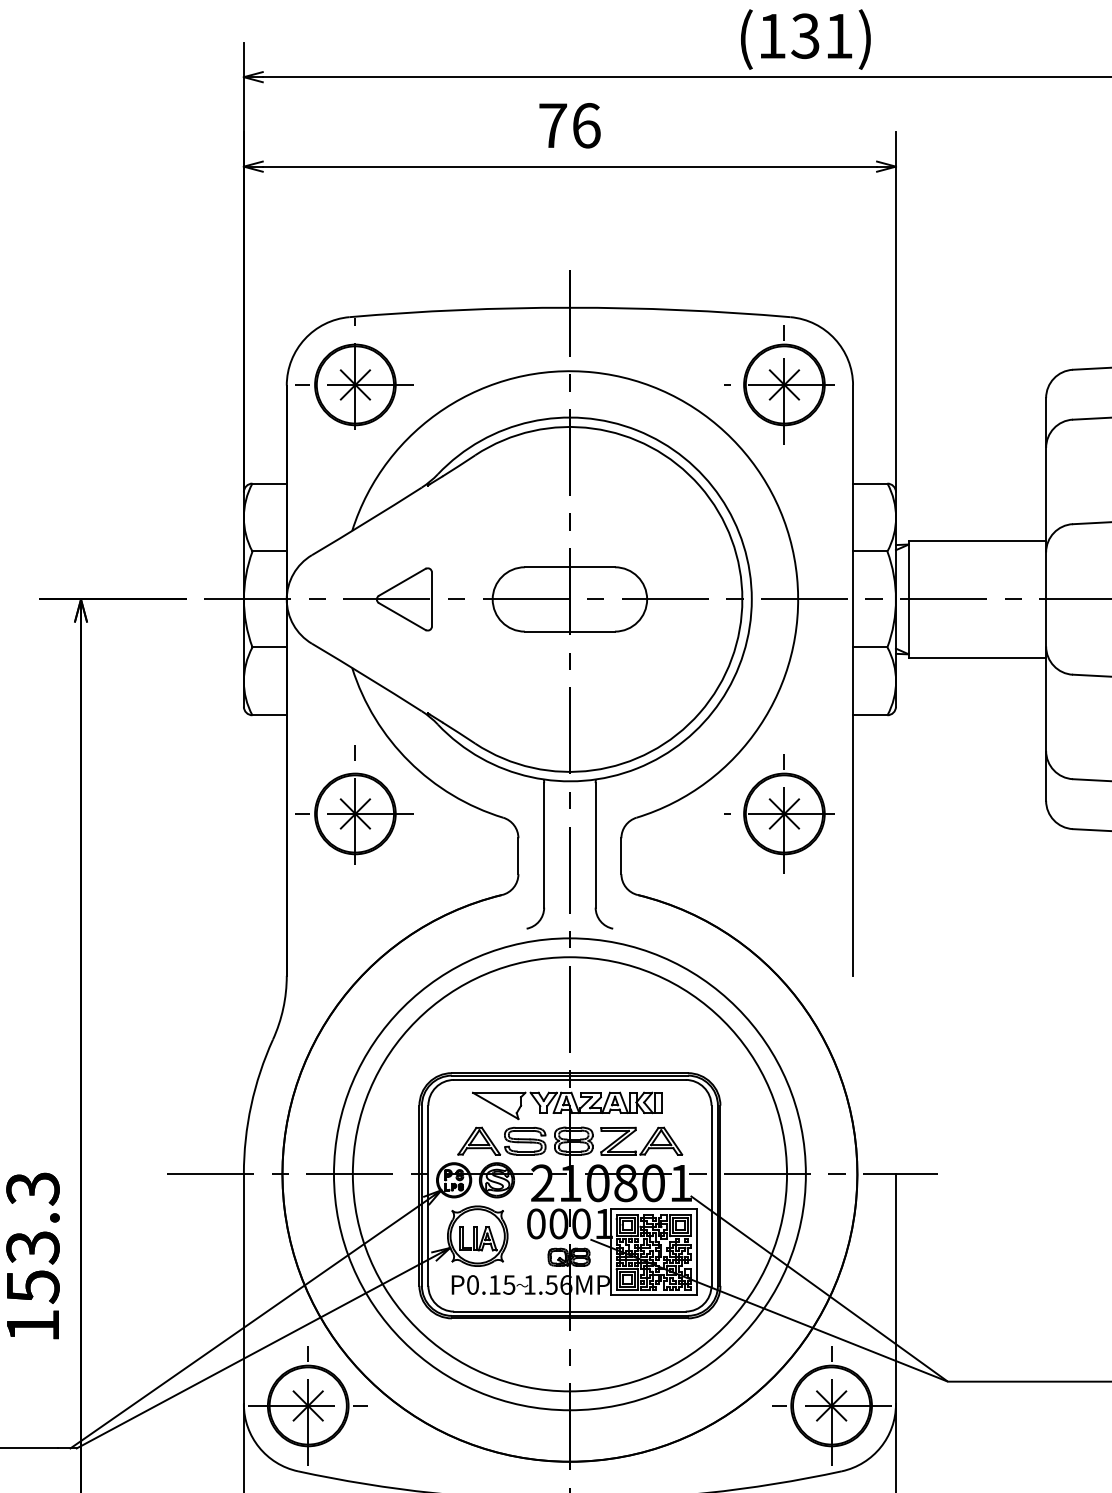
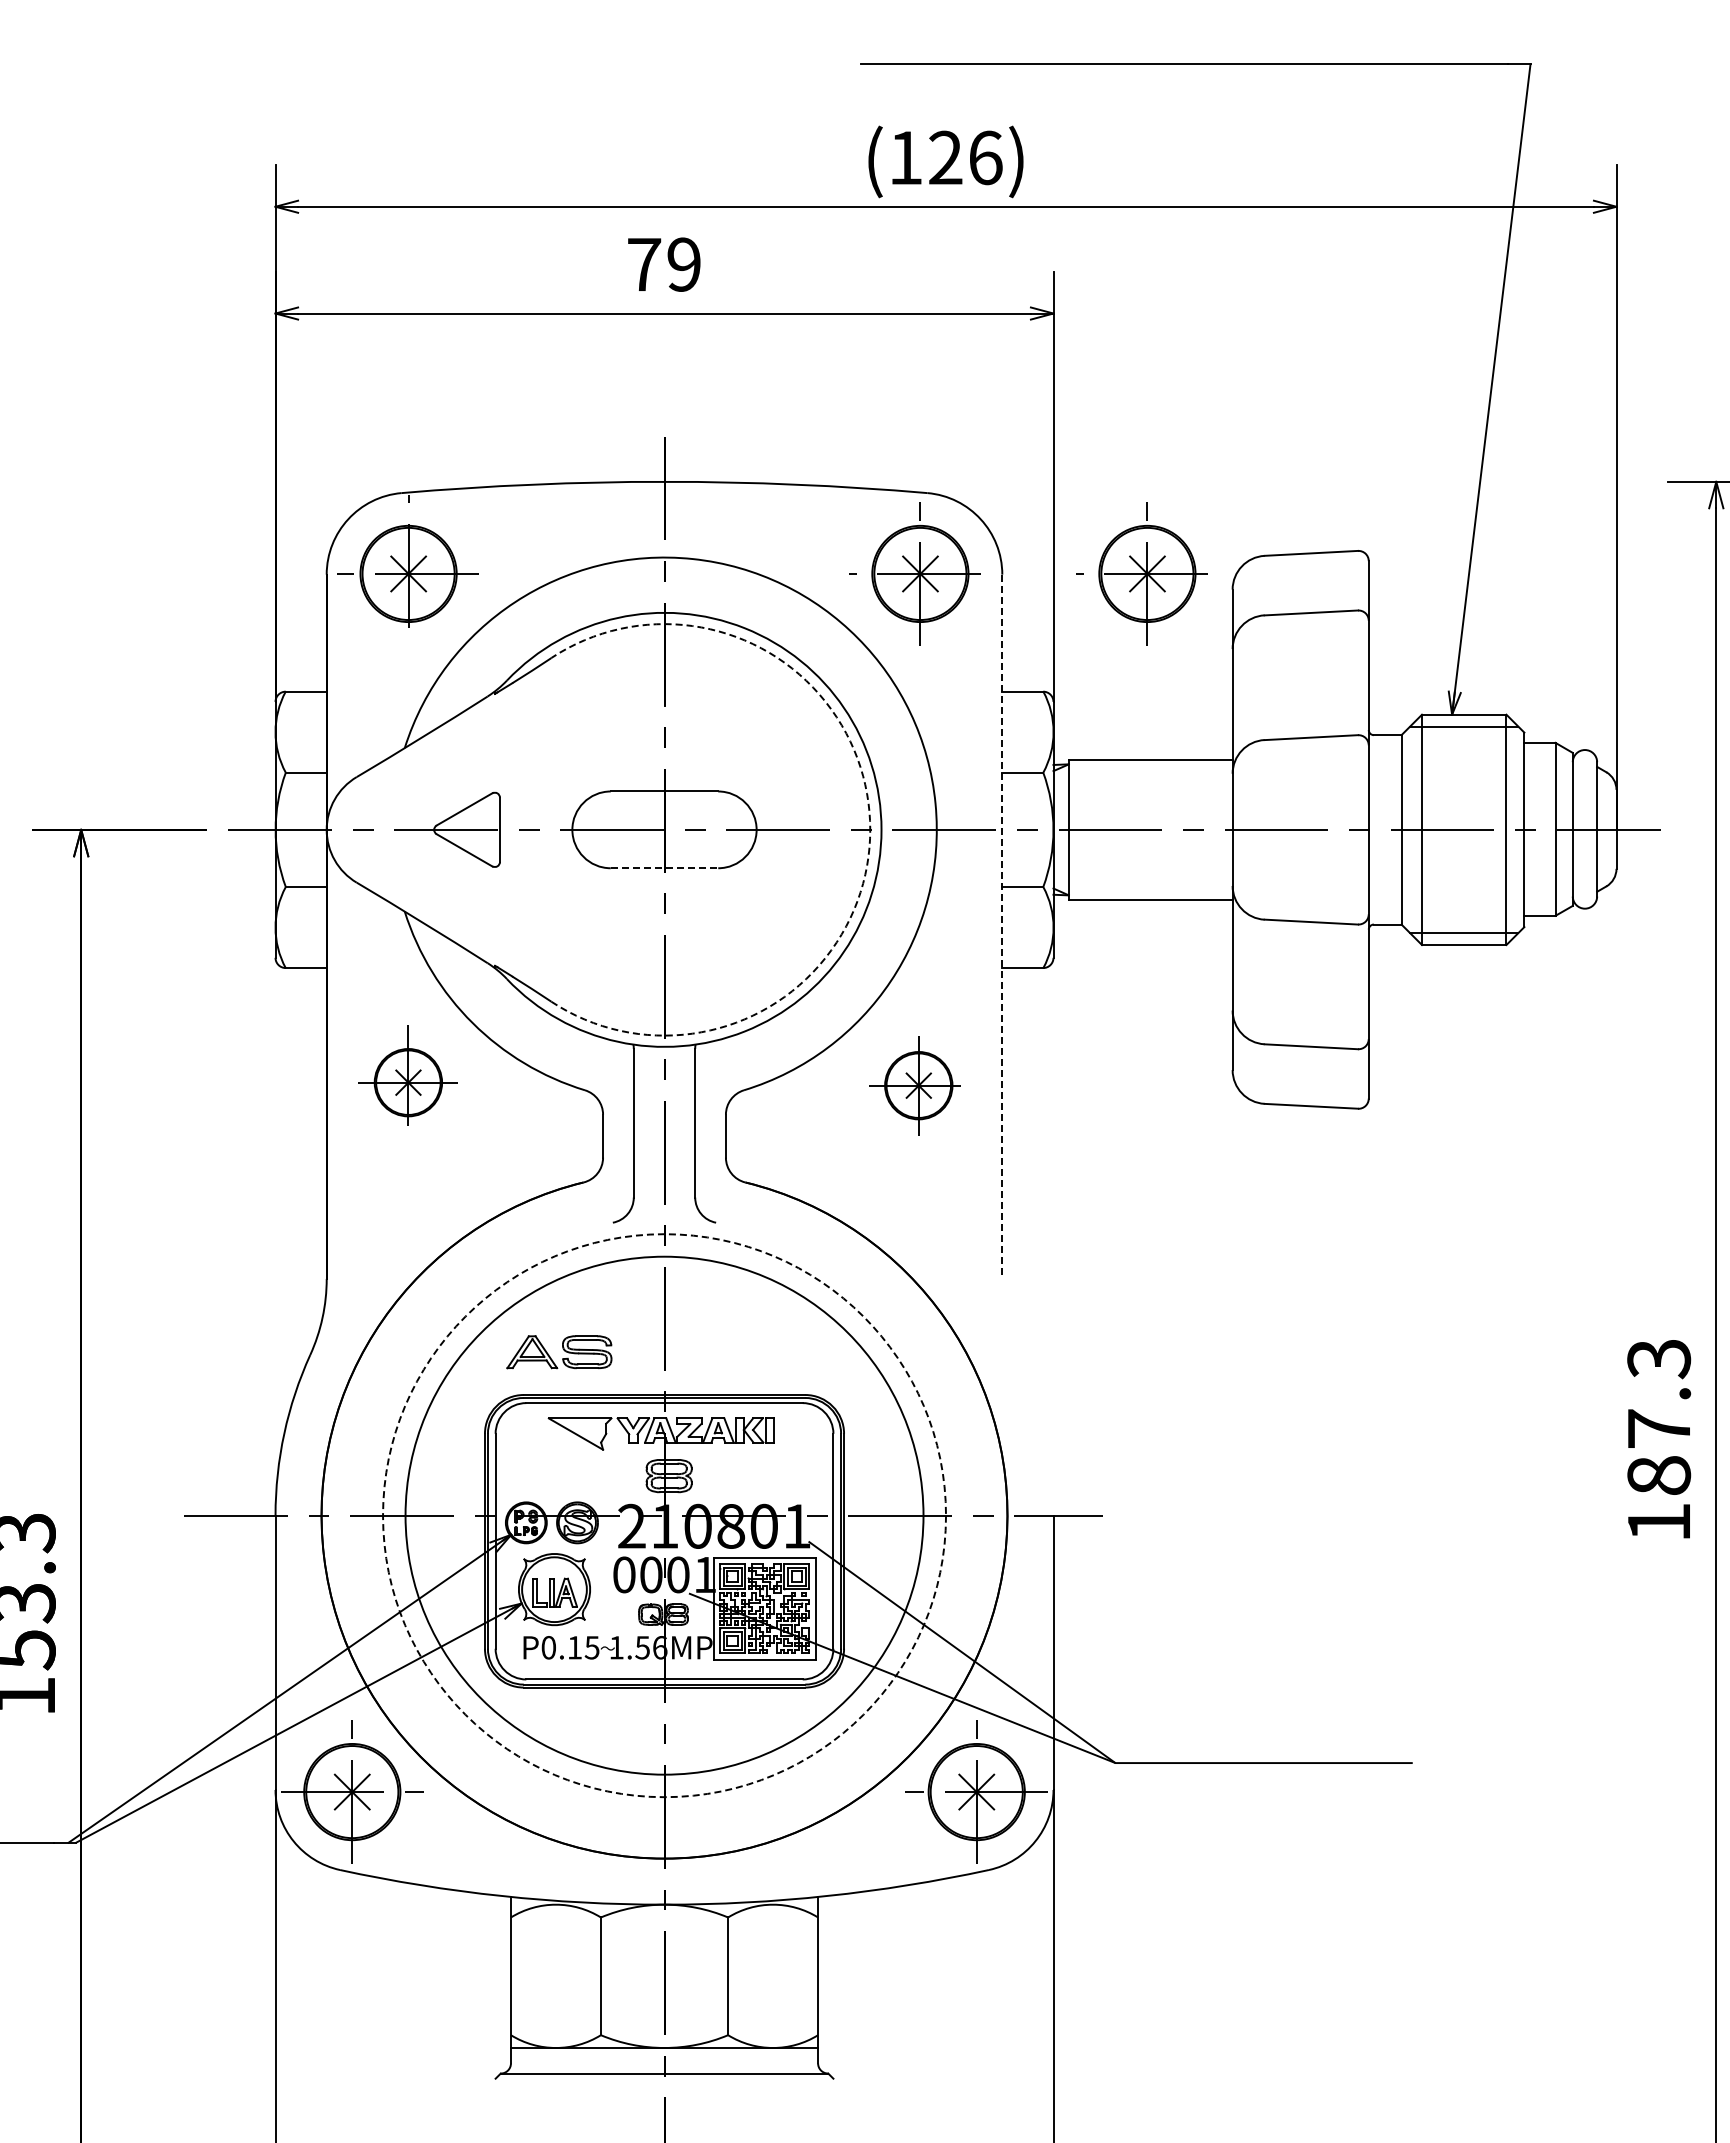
text: (822, 35) -> (965, 157), (131) -> (126)
text: (586, 125) -> (684, 264), 76 -> 79
part: (969, 384) -> (1141, 573), added
arc: (742, 599) -> (870, 829), solid -> dashed
line: (569, 631) -> (664, 868), solid -> dashed
line: (853, 681) -> (1002, 927), solid -> dashed
part: (354, 805) -> (407, 1075), size x0.7
part: (779, 813) -> (914, 1085), size x0.7
part: (502, 1141) -> (559, 1352), moved
part: (645, 1145) -> (754, 1481), removed
circle: (569, 1174) -> (664, 1515), solid -> dashed

